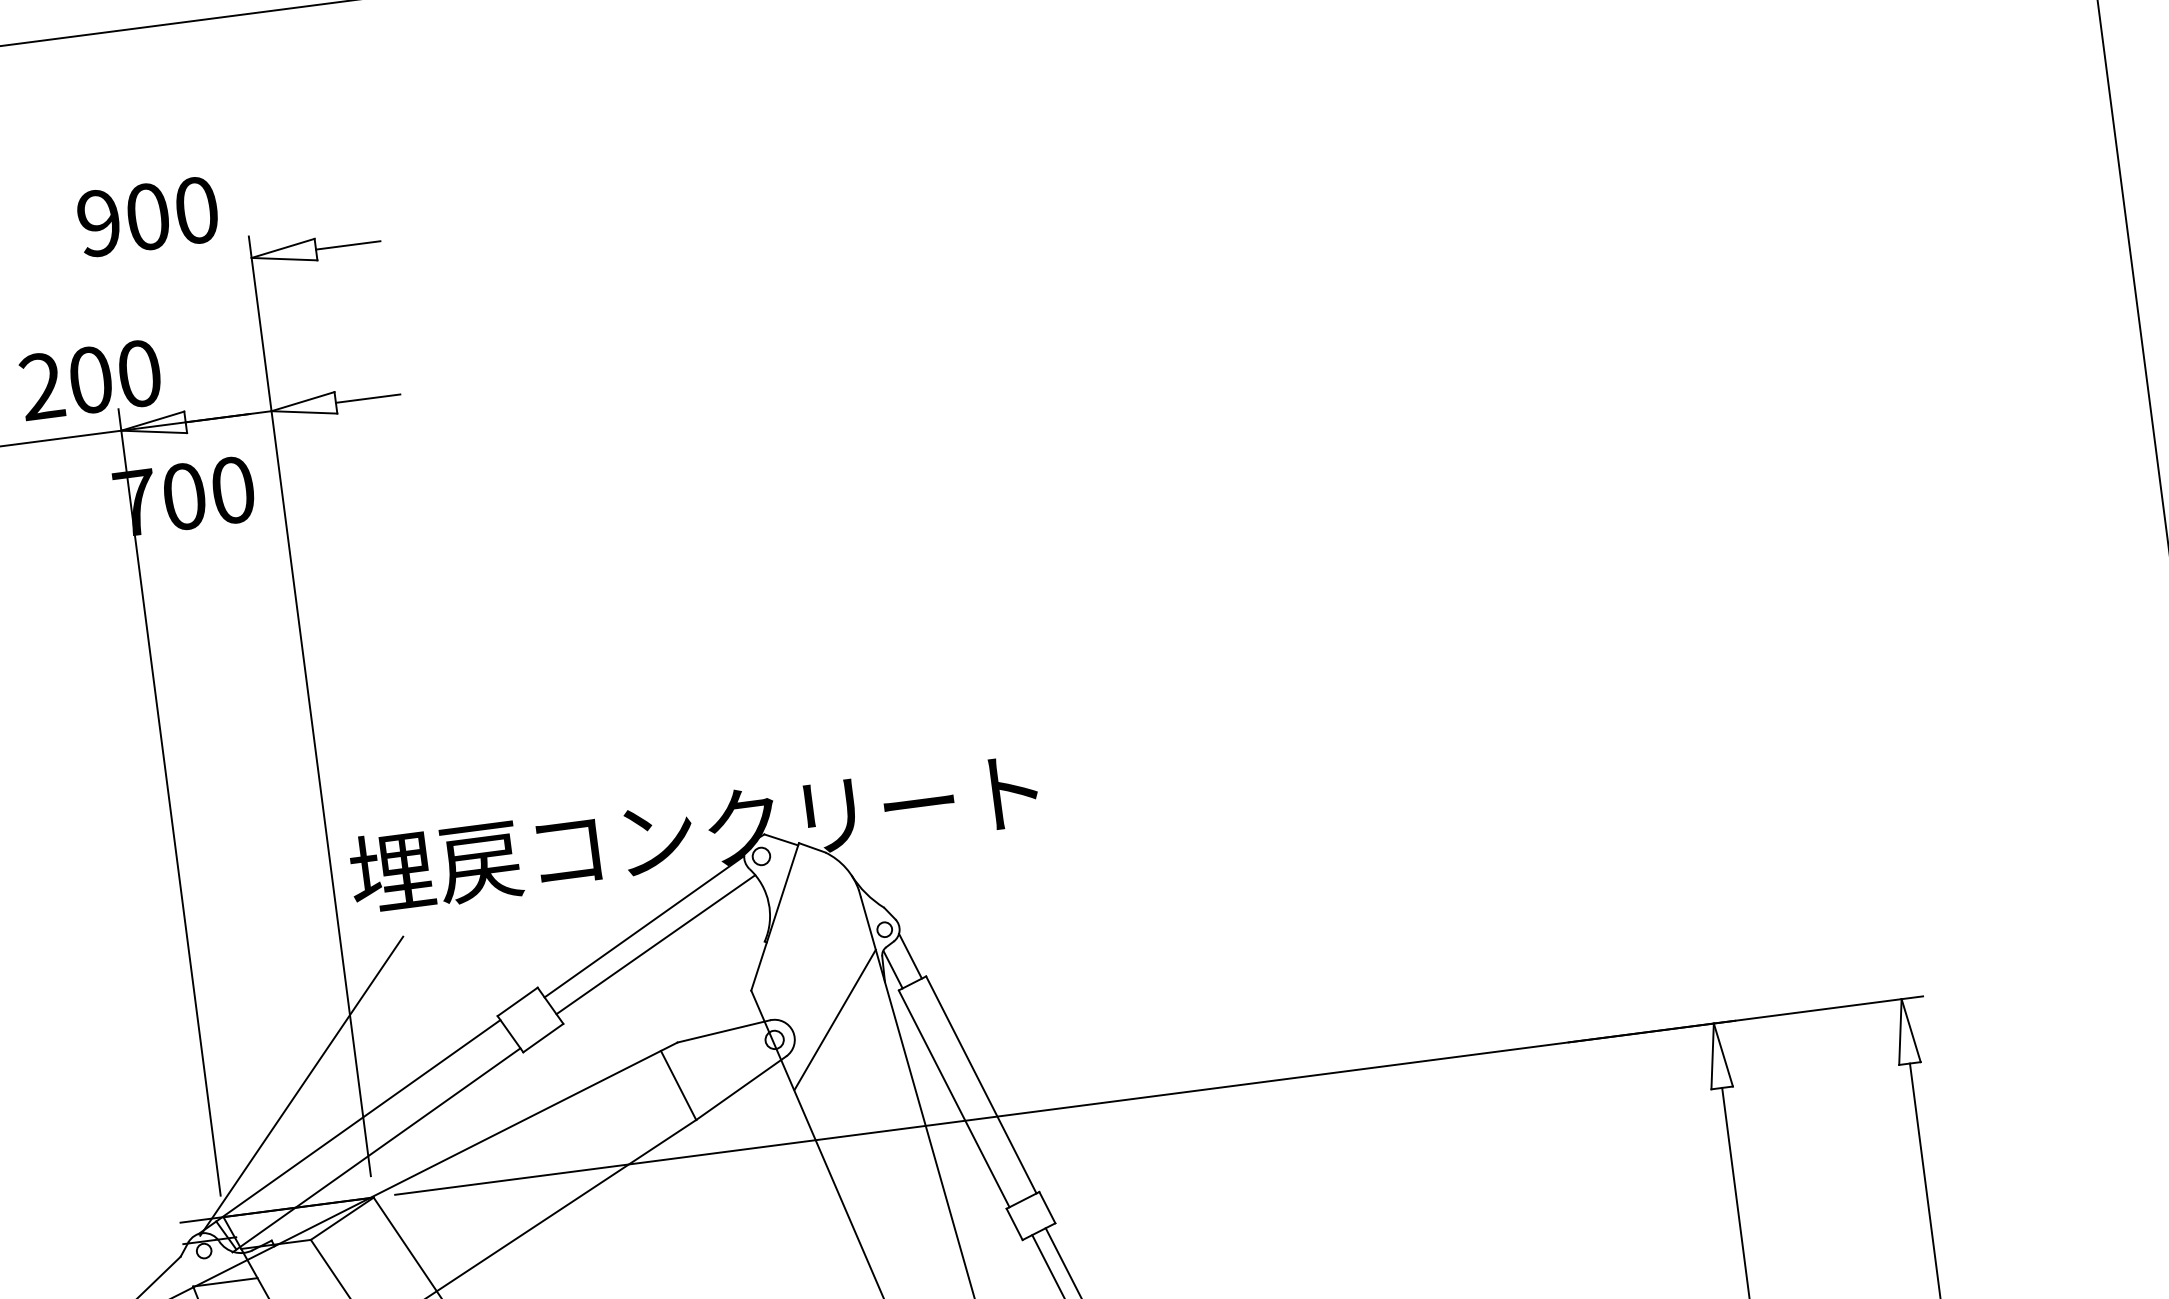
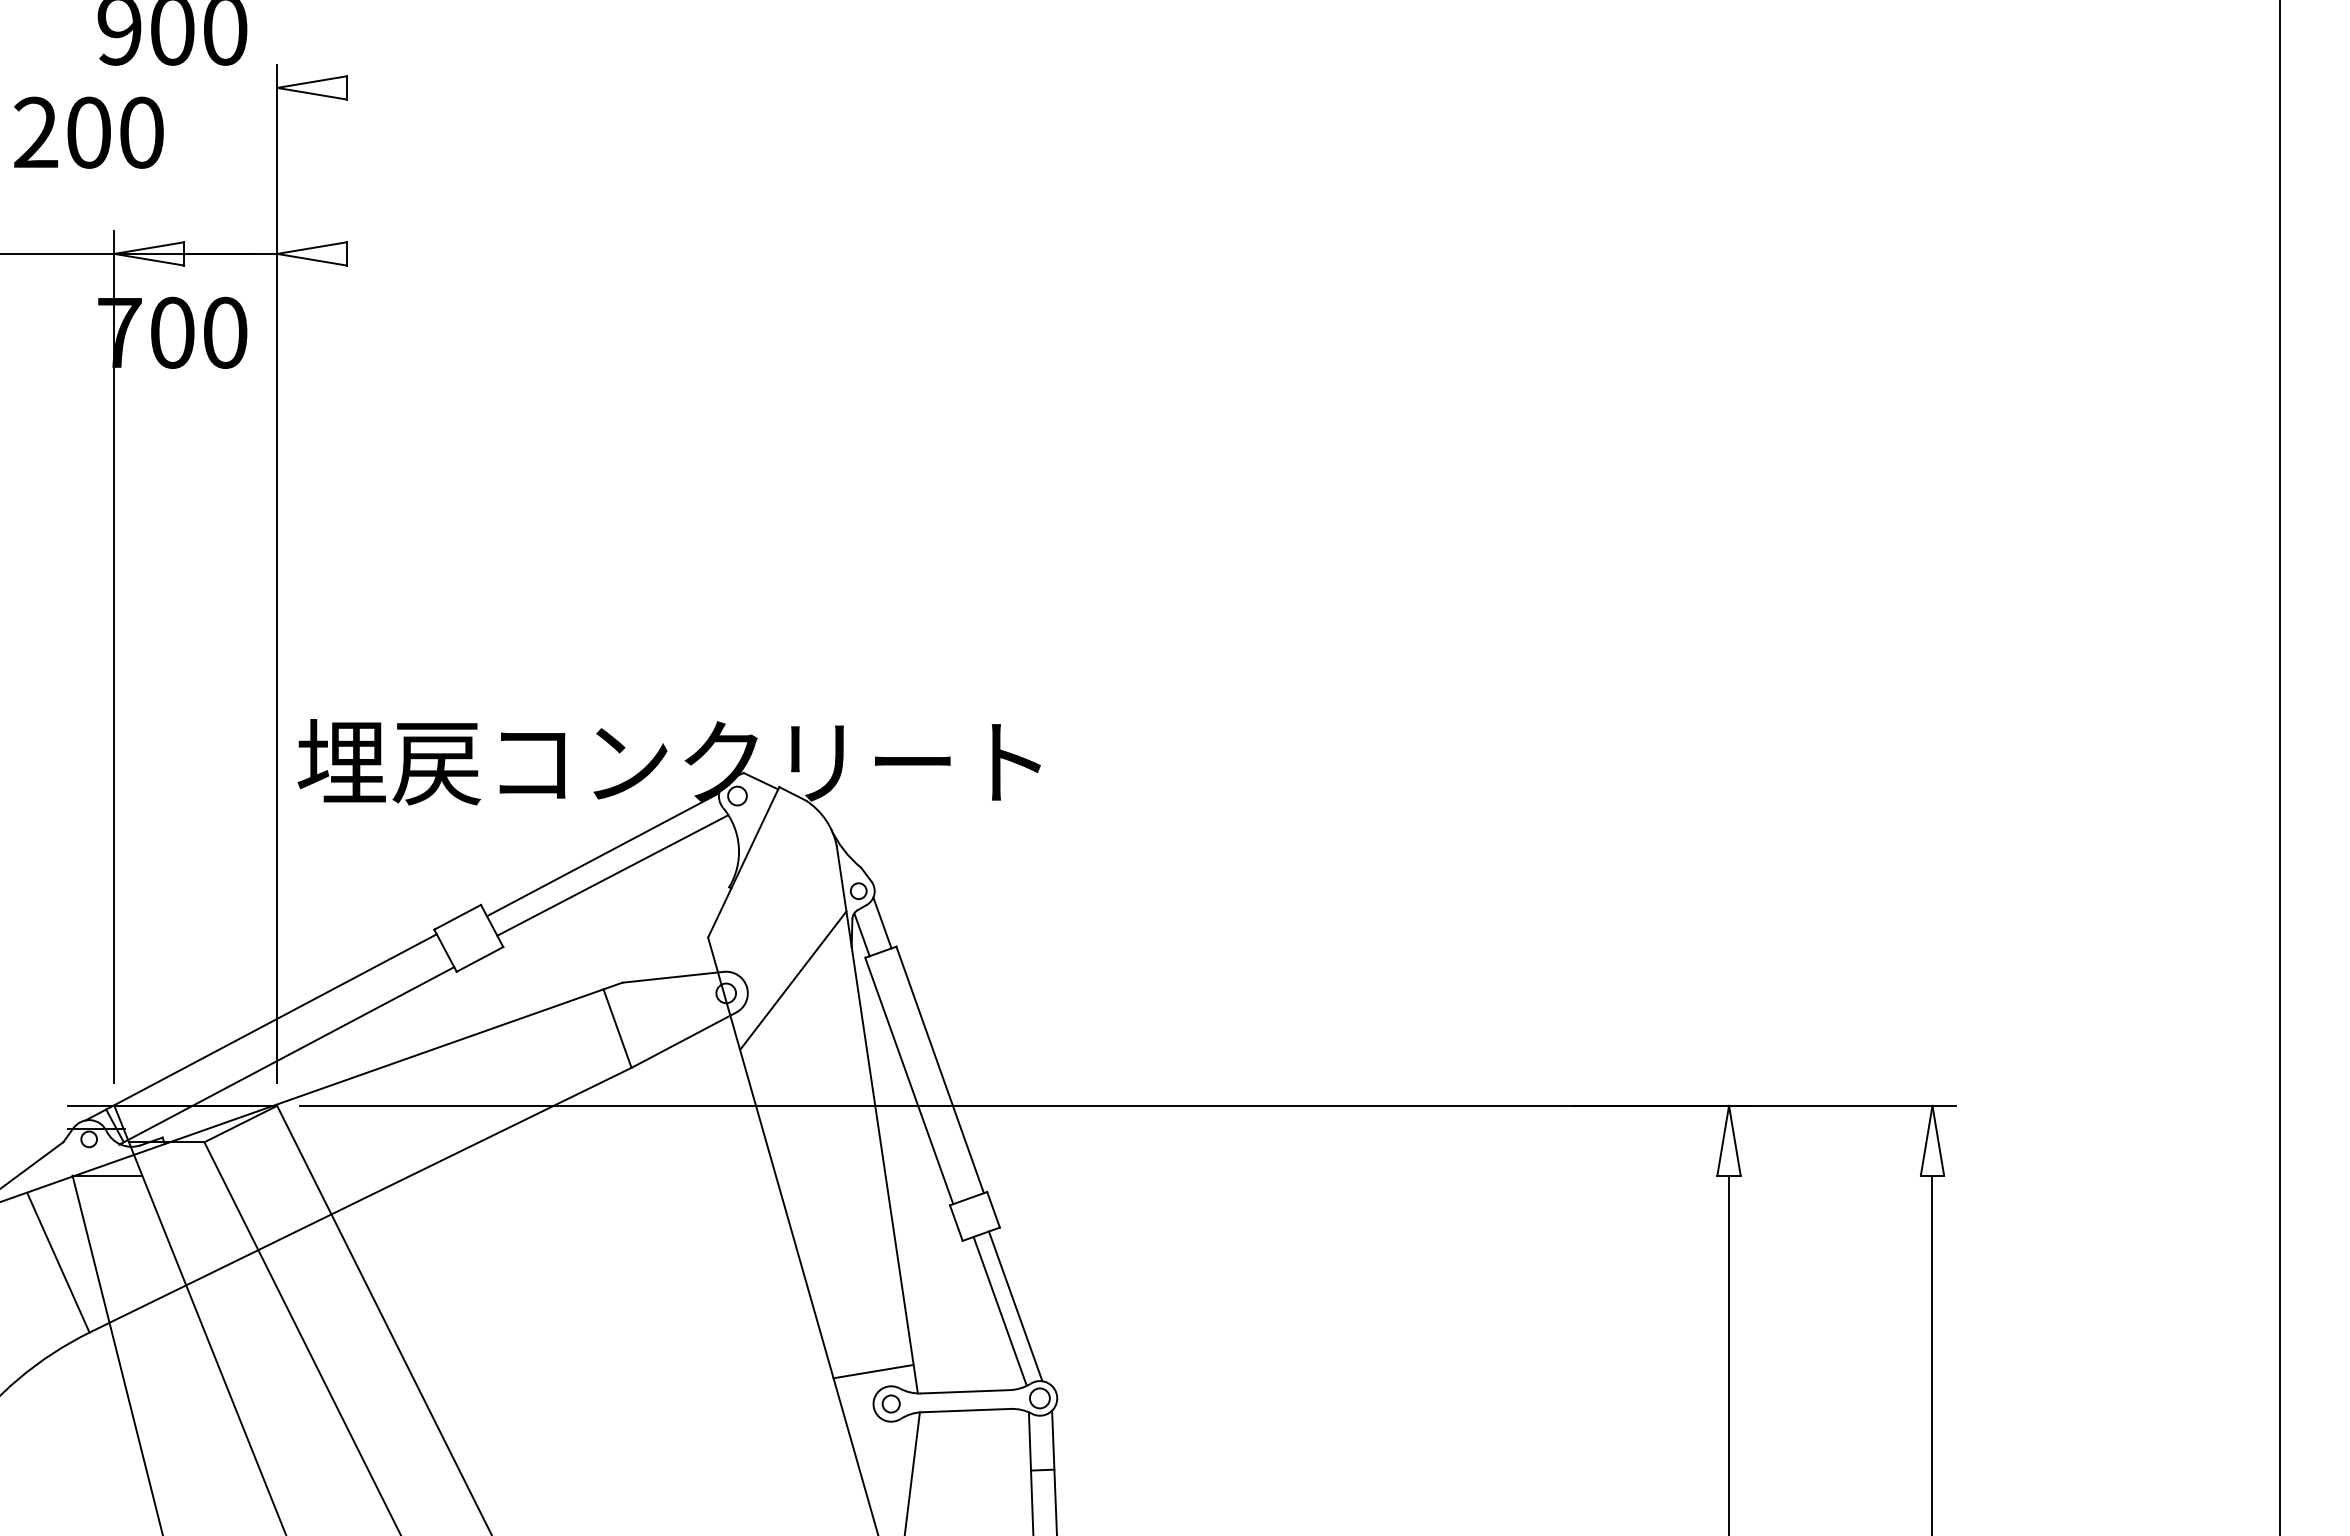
line: (347, 245) -> (381, 87), removed
text: (90, 379) -> (88, 132), moved
line: (367, 398) -> (381, 253), removed
line: (301, 1086) -> (215, 977), removed

